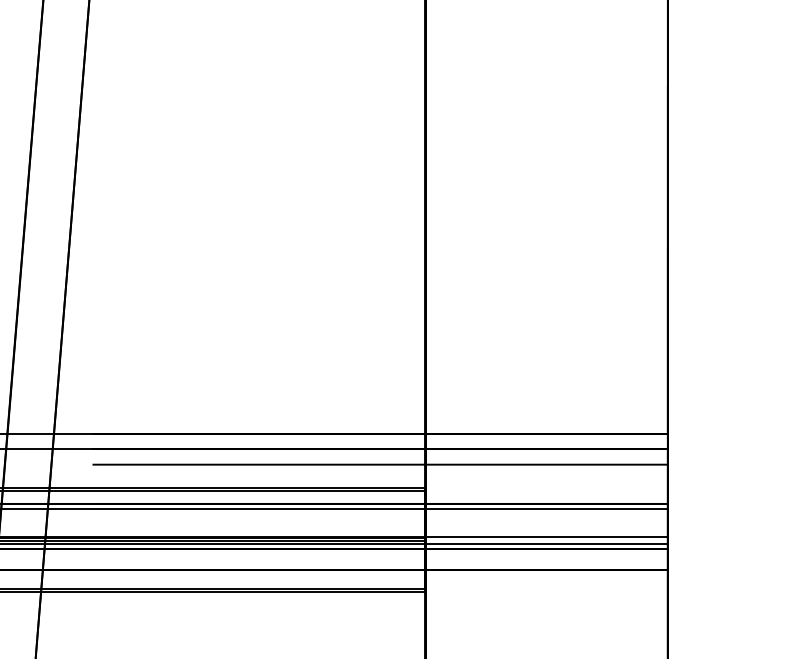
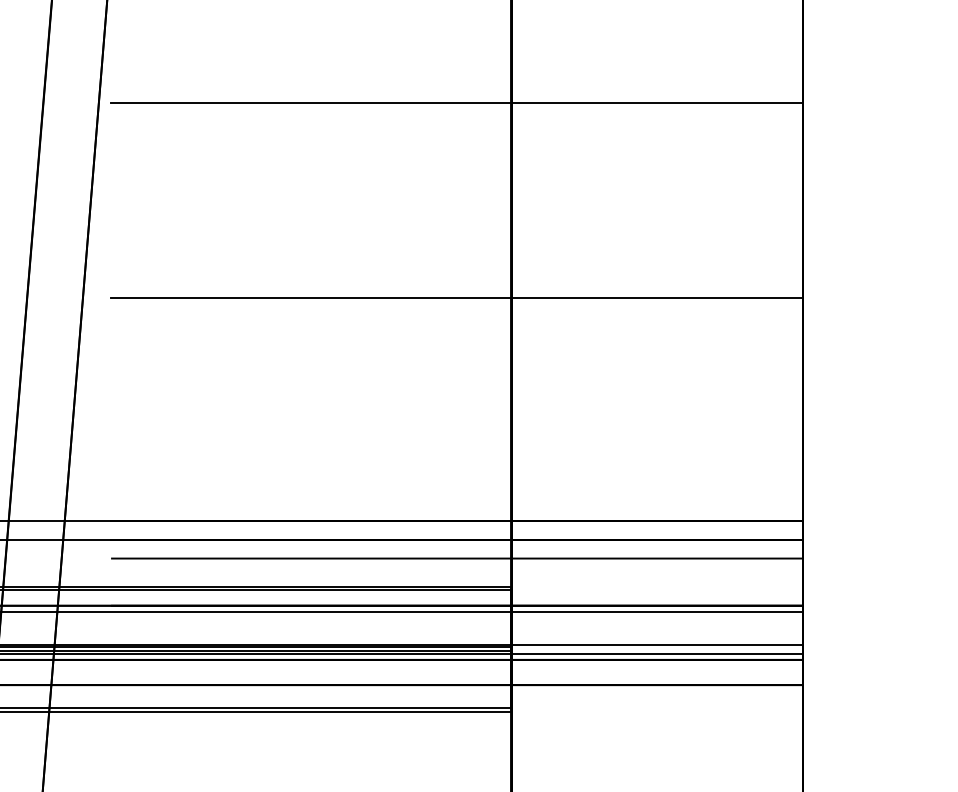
line: (379, 86) -> (456, 103), added
line: (379, 247) -> (456, 297), added

